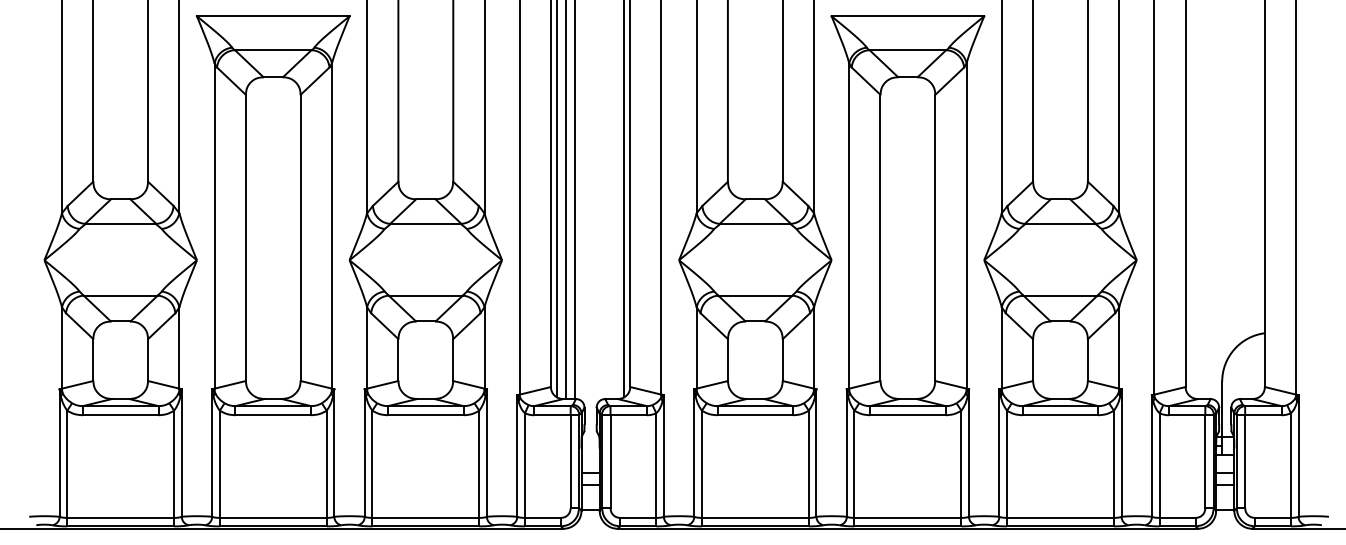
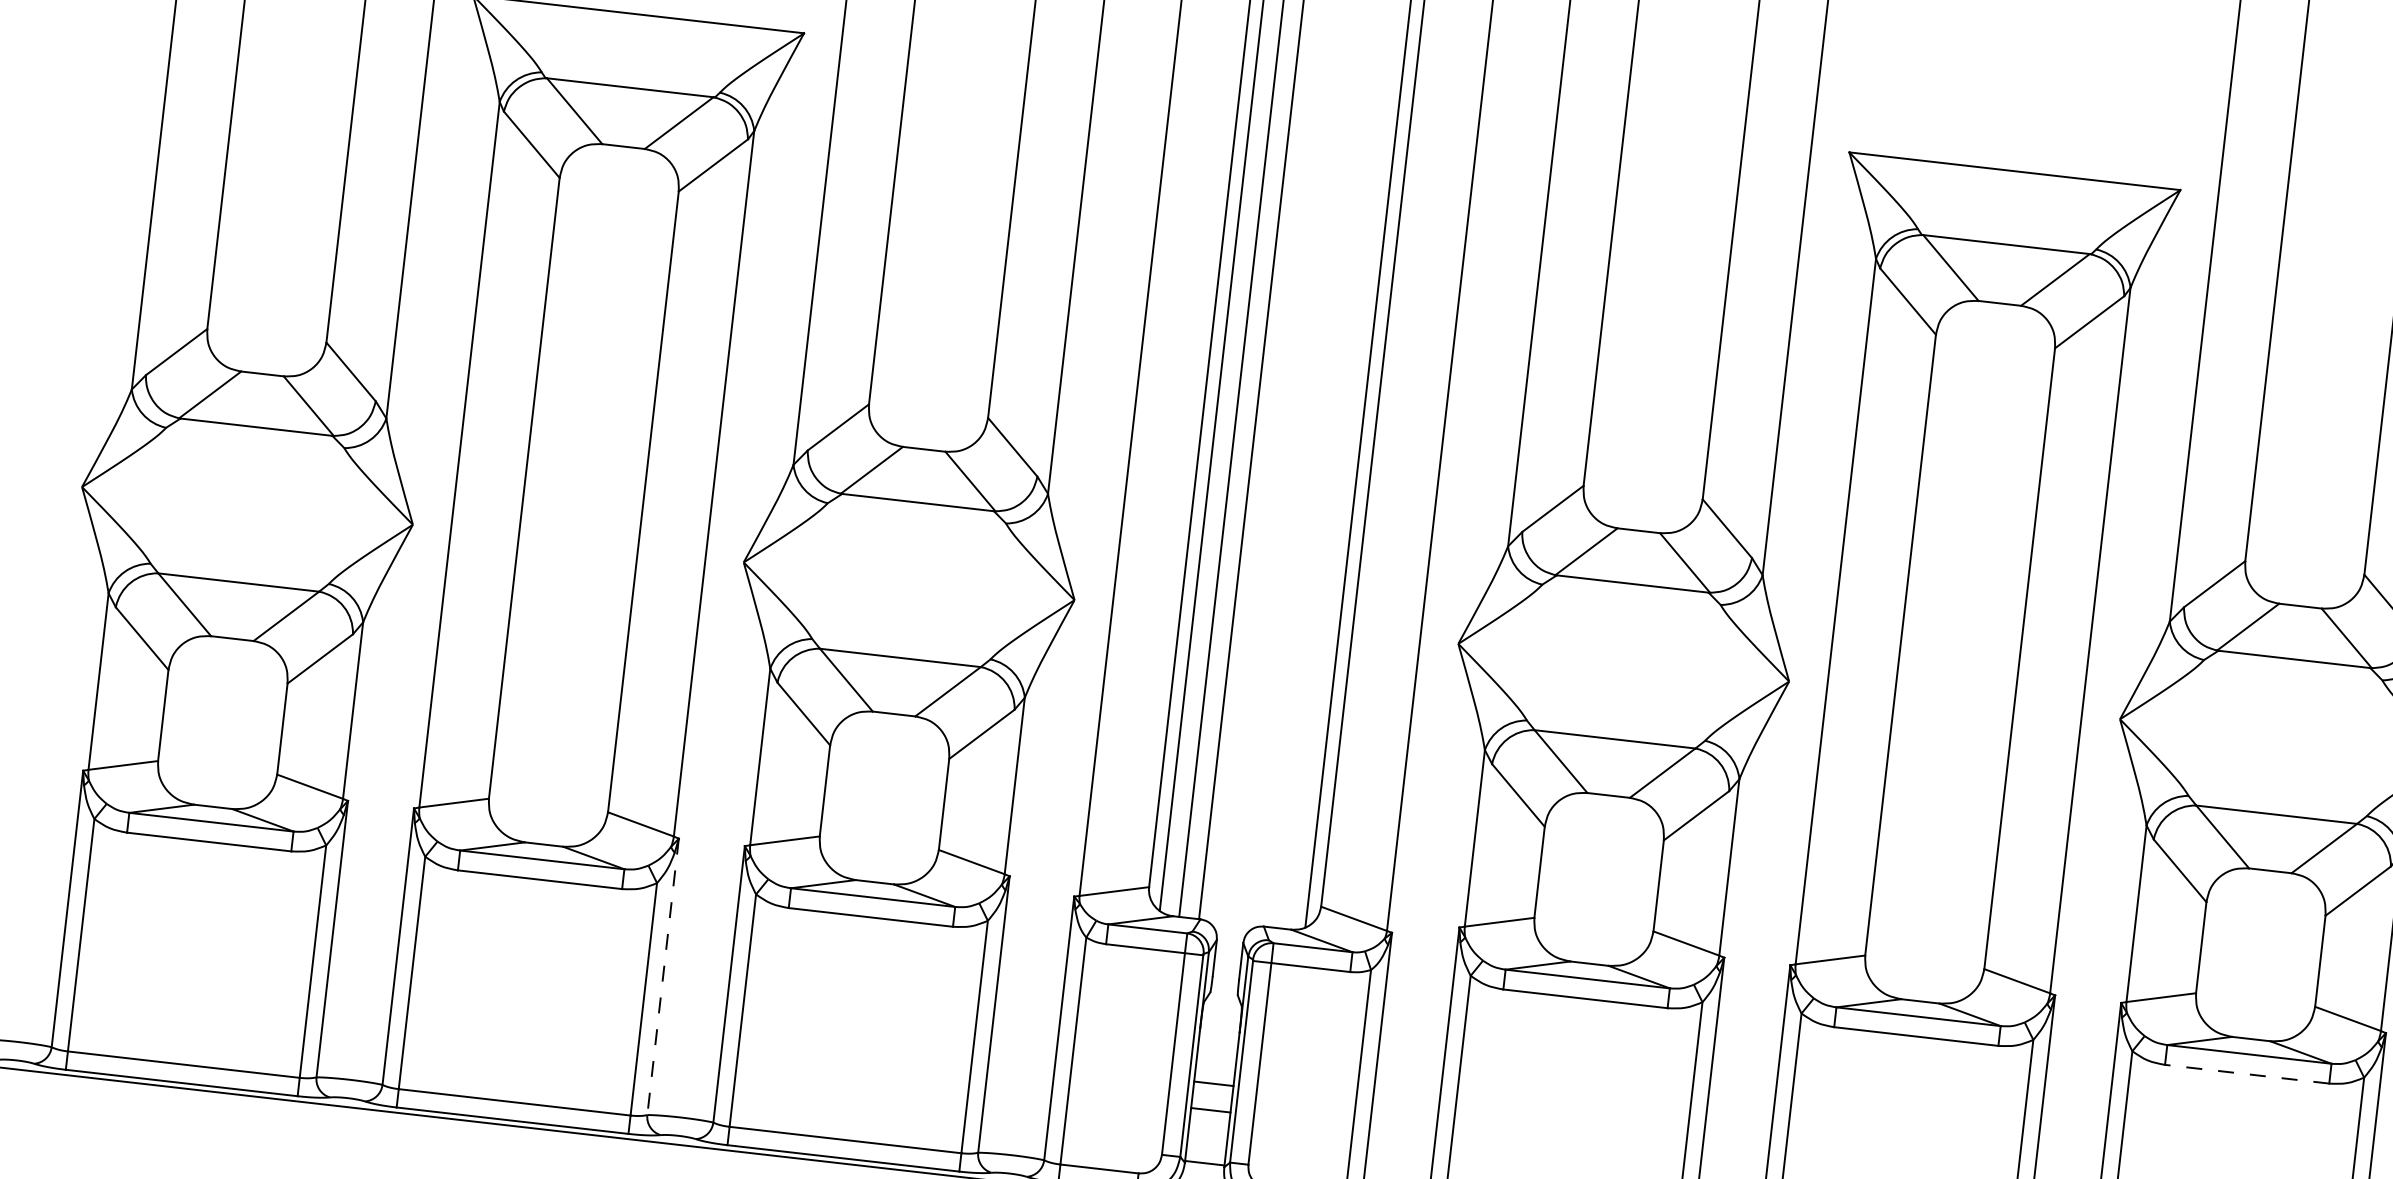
line: (1060, 415) -> (2247, 1074), solid -> dashed
line: (334, 453) -> (663, 977), solid -> dashed

